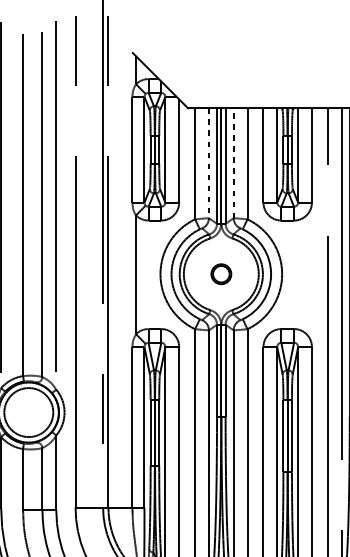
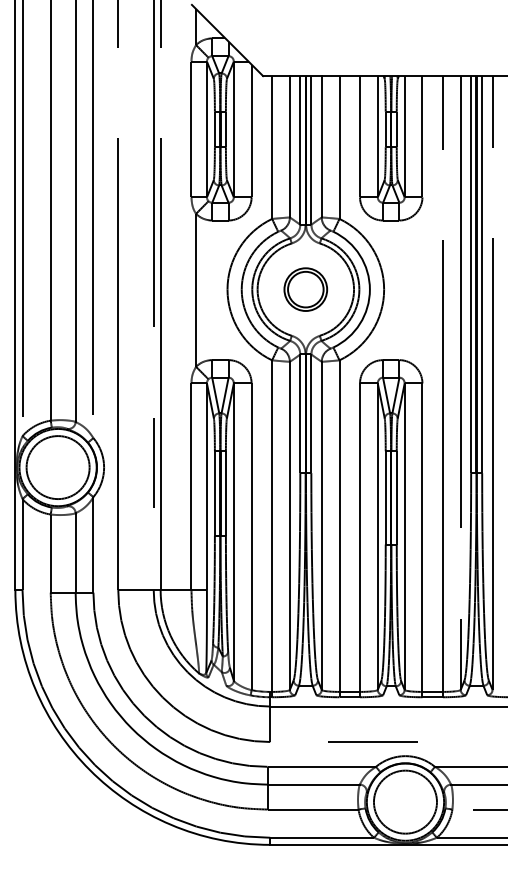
line: (208, 163) -> (289, 146), dashed -> solid
line: (233, 163) -> (321, 146), dashed -> solid
part: (221, 274) -> (305, 289), size x1.67

